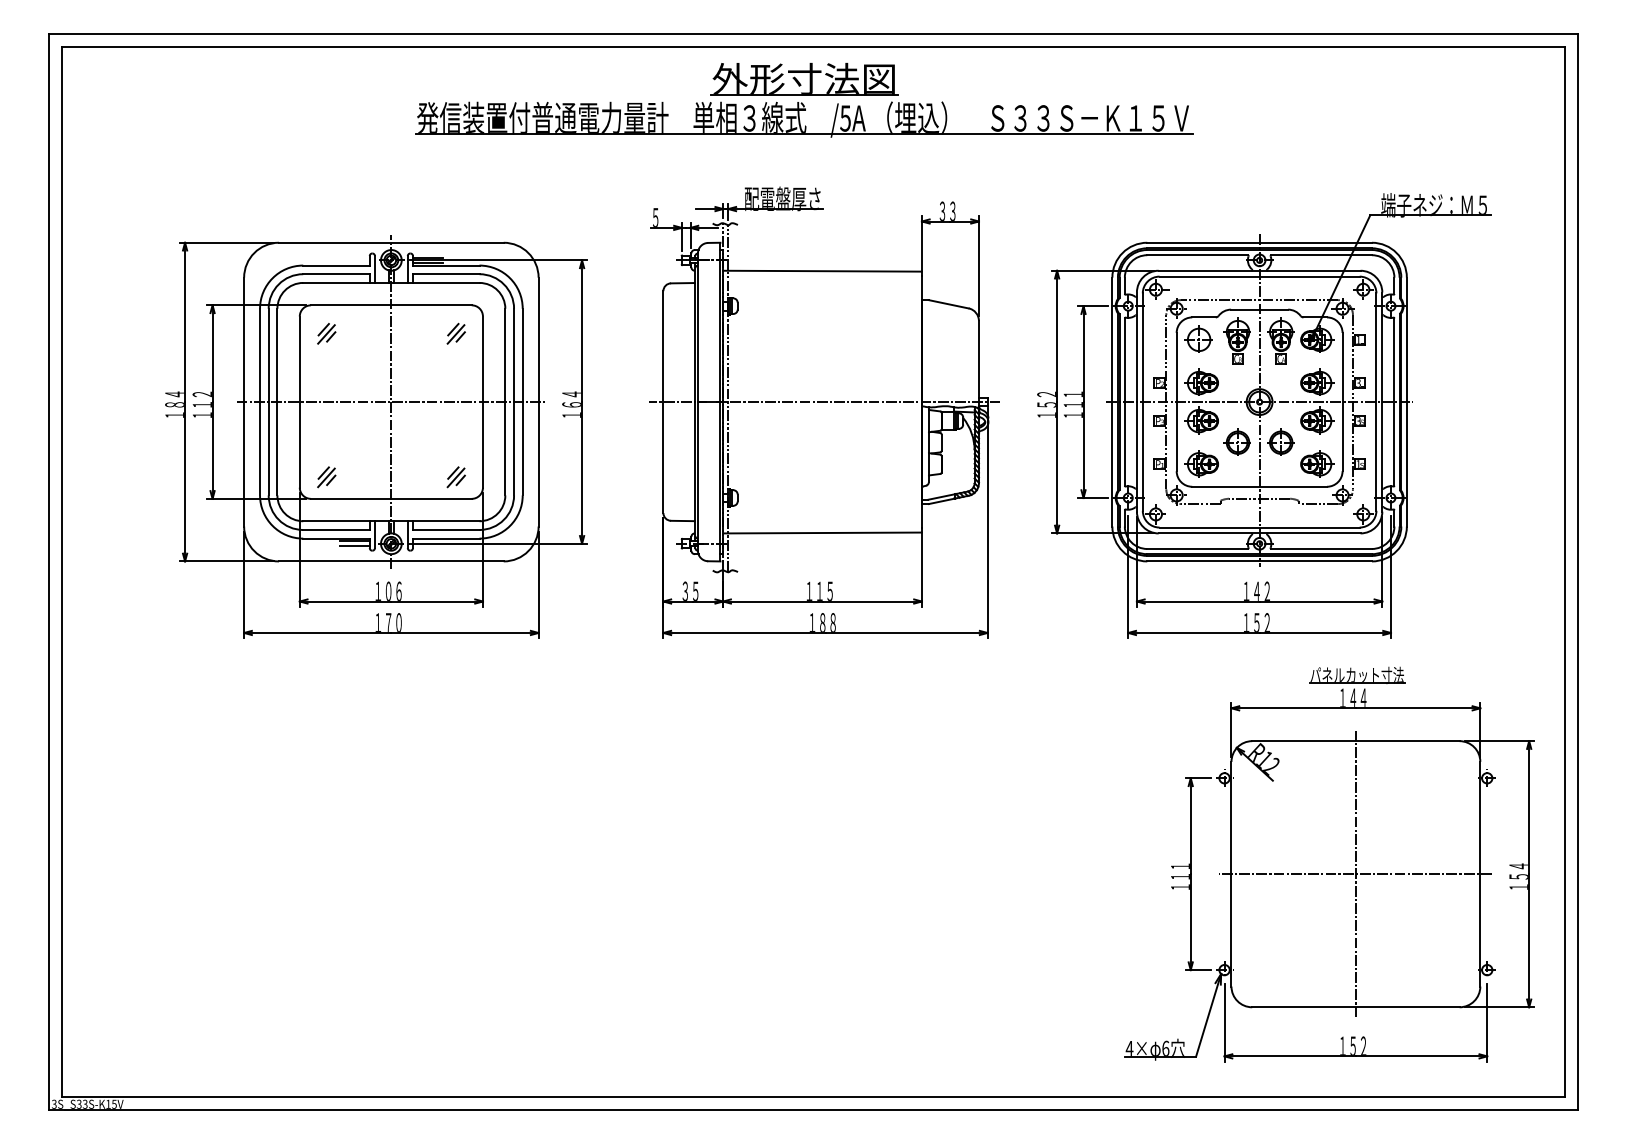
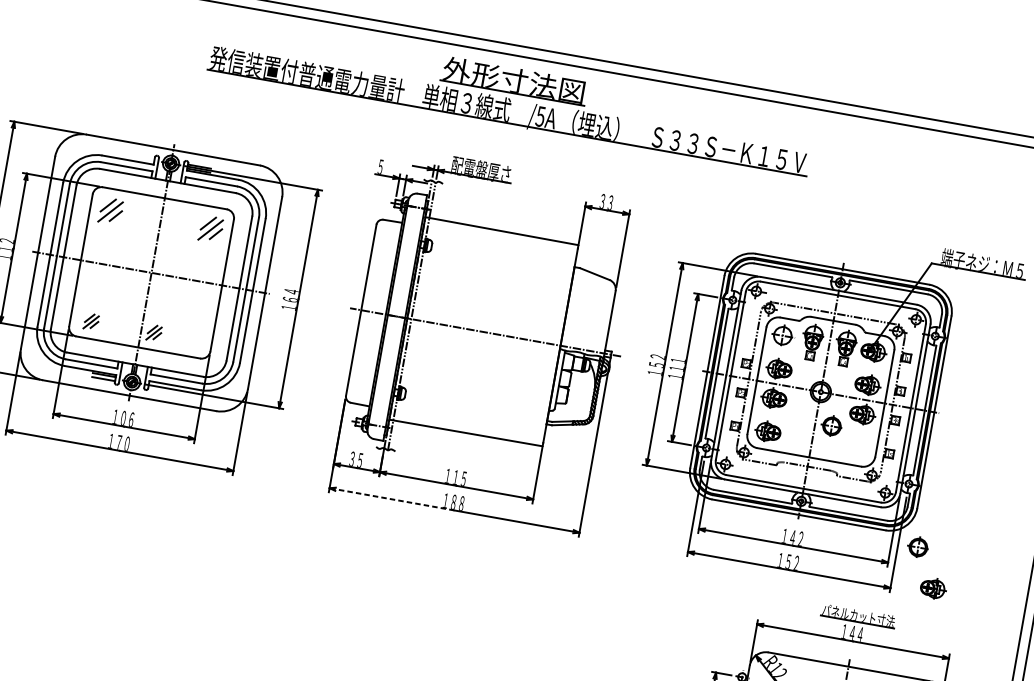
part: (326, 333) -> (111, 211), size x1.6
part: (455, 333) -> (210, 228), size x1.6
part: (1236, 441) -> (917, 546), moved
part: (1317, 463) -> (933, 588), moved
part: (455, 477) -> (153, 333), moved
line: (743, 632) -> (391, 498), solid -> dashed

